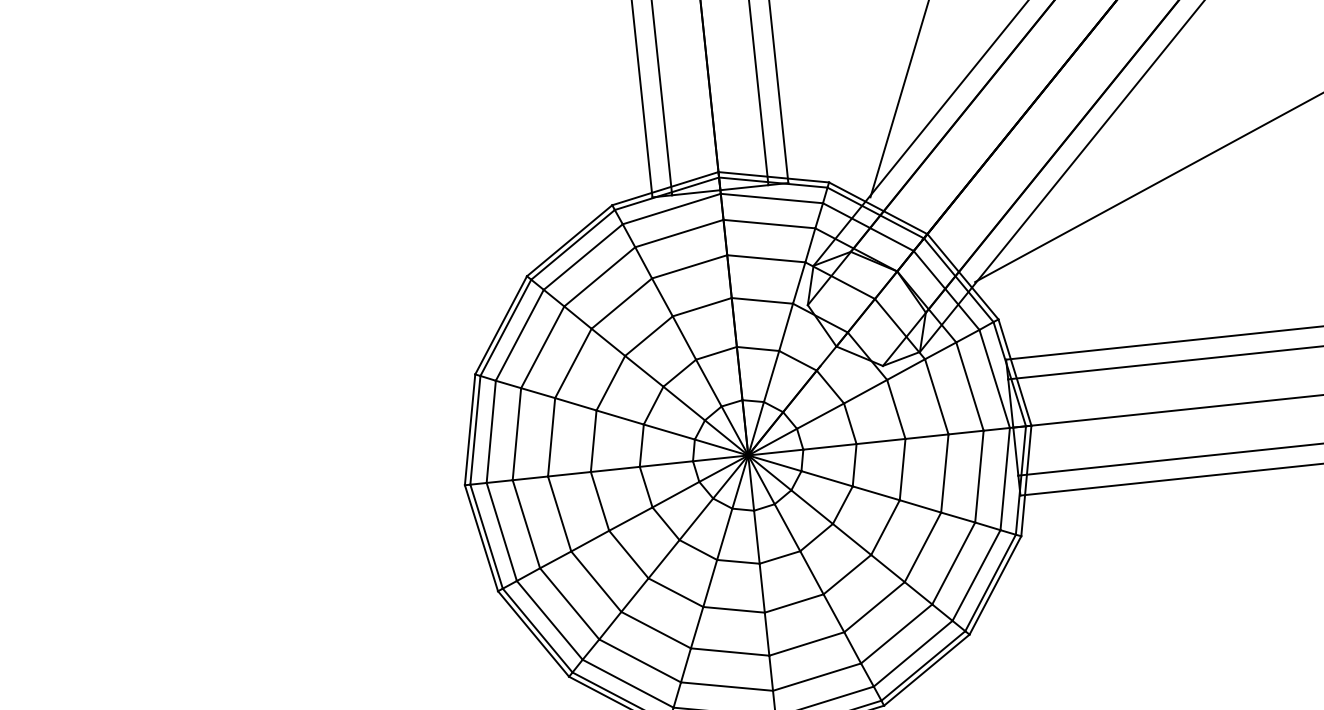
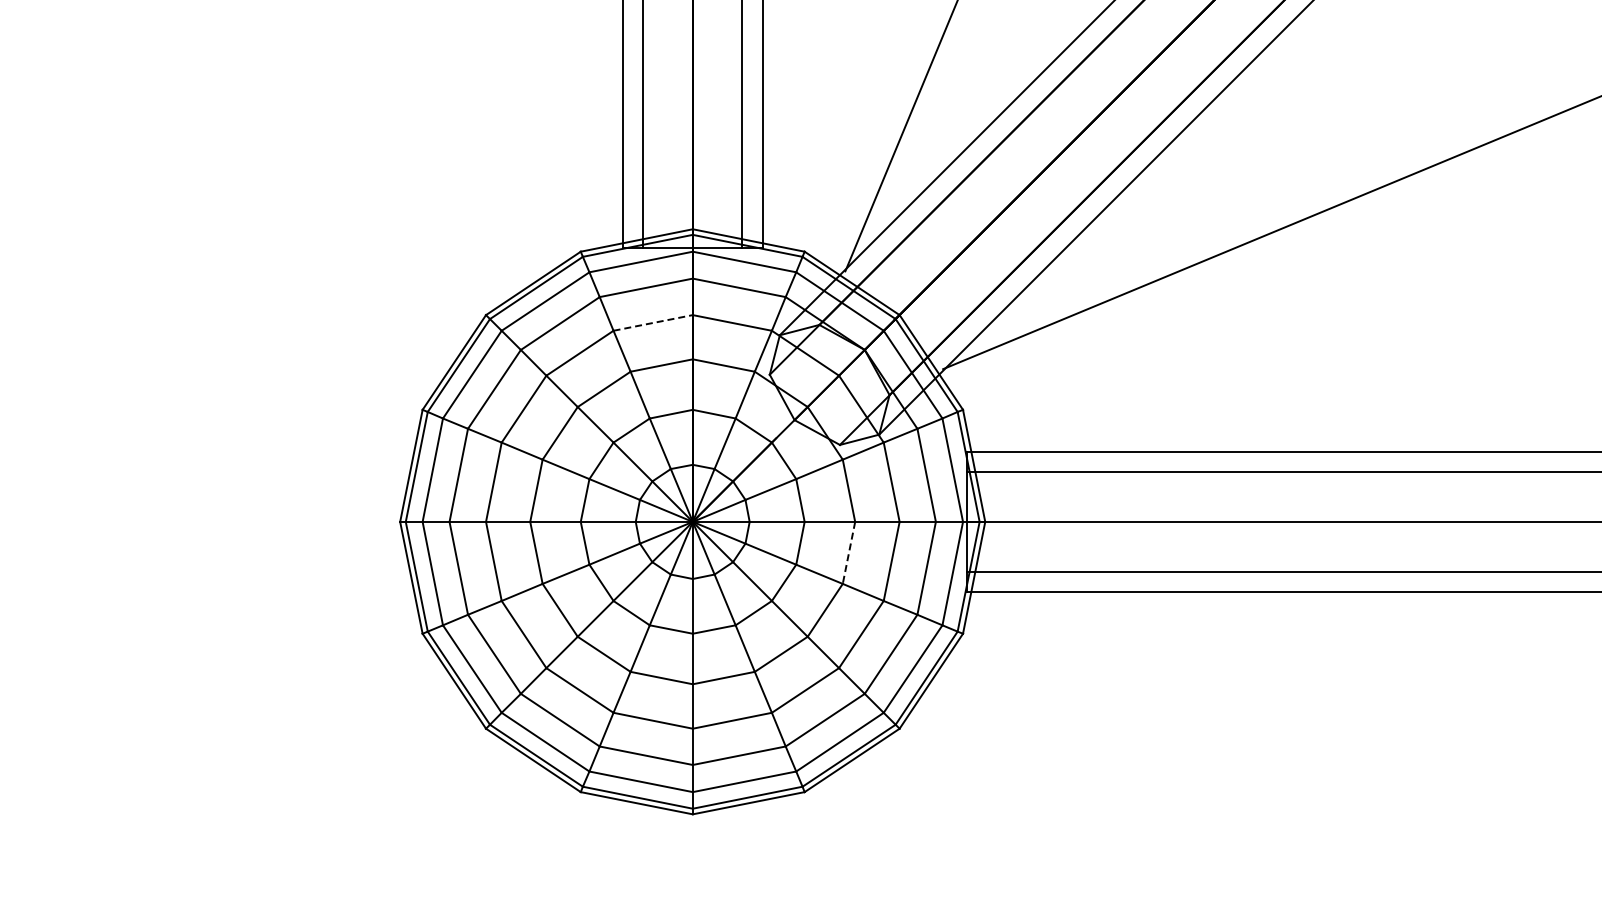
line: (689, 266) -> (653, 322), solid -> dashed
line: (902, 469) -> (848, 552), solid -> dashed

